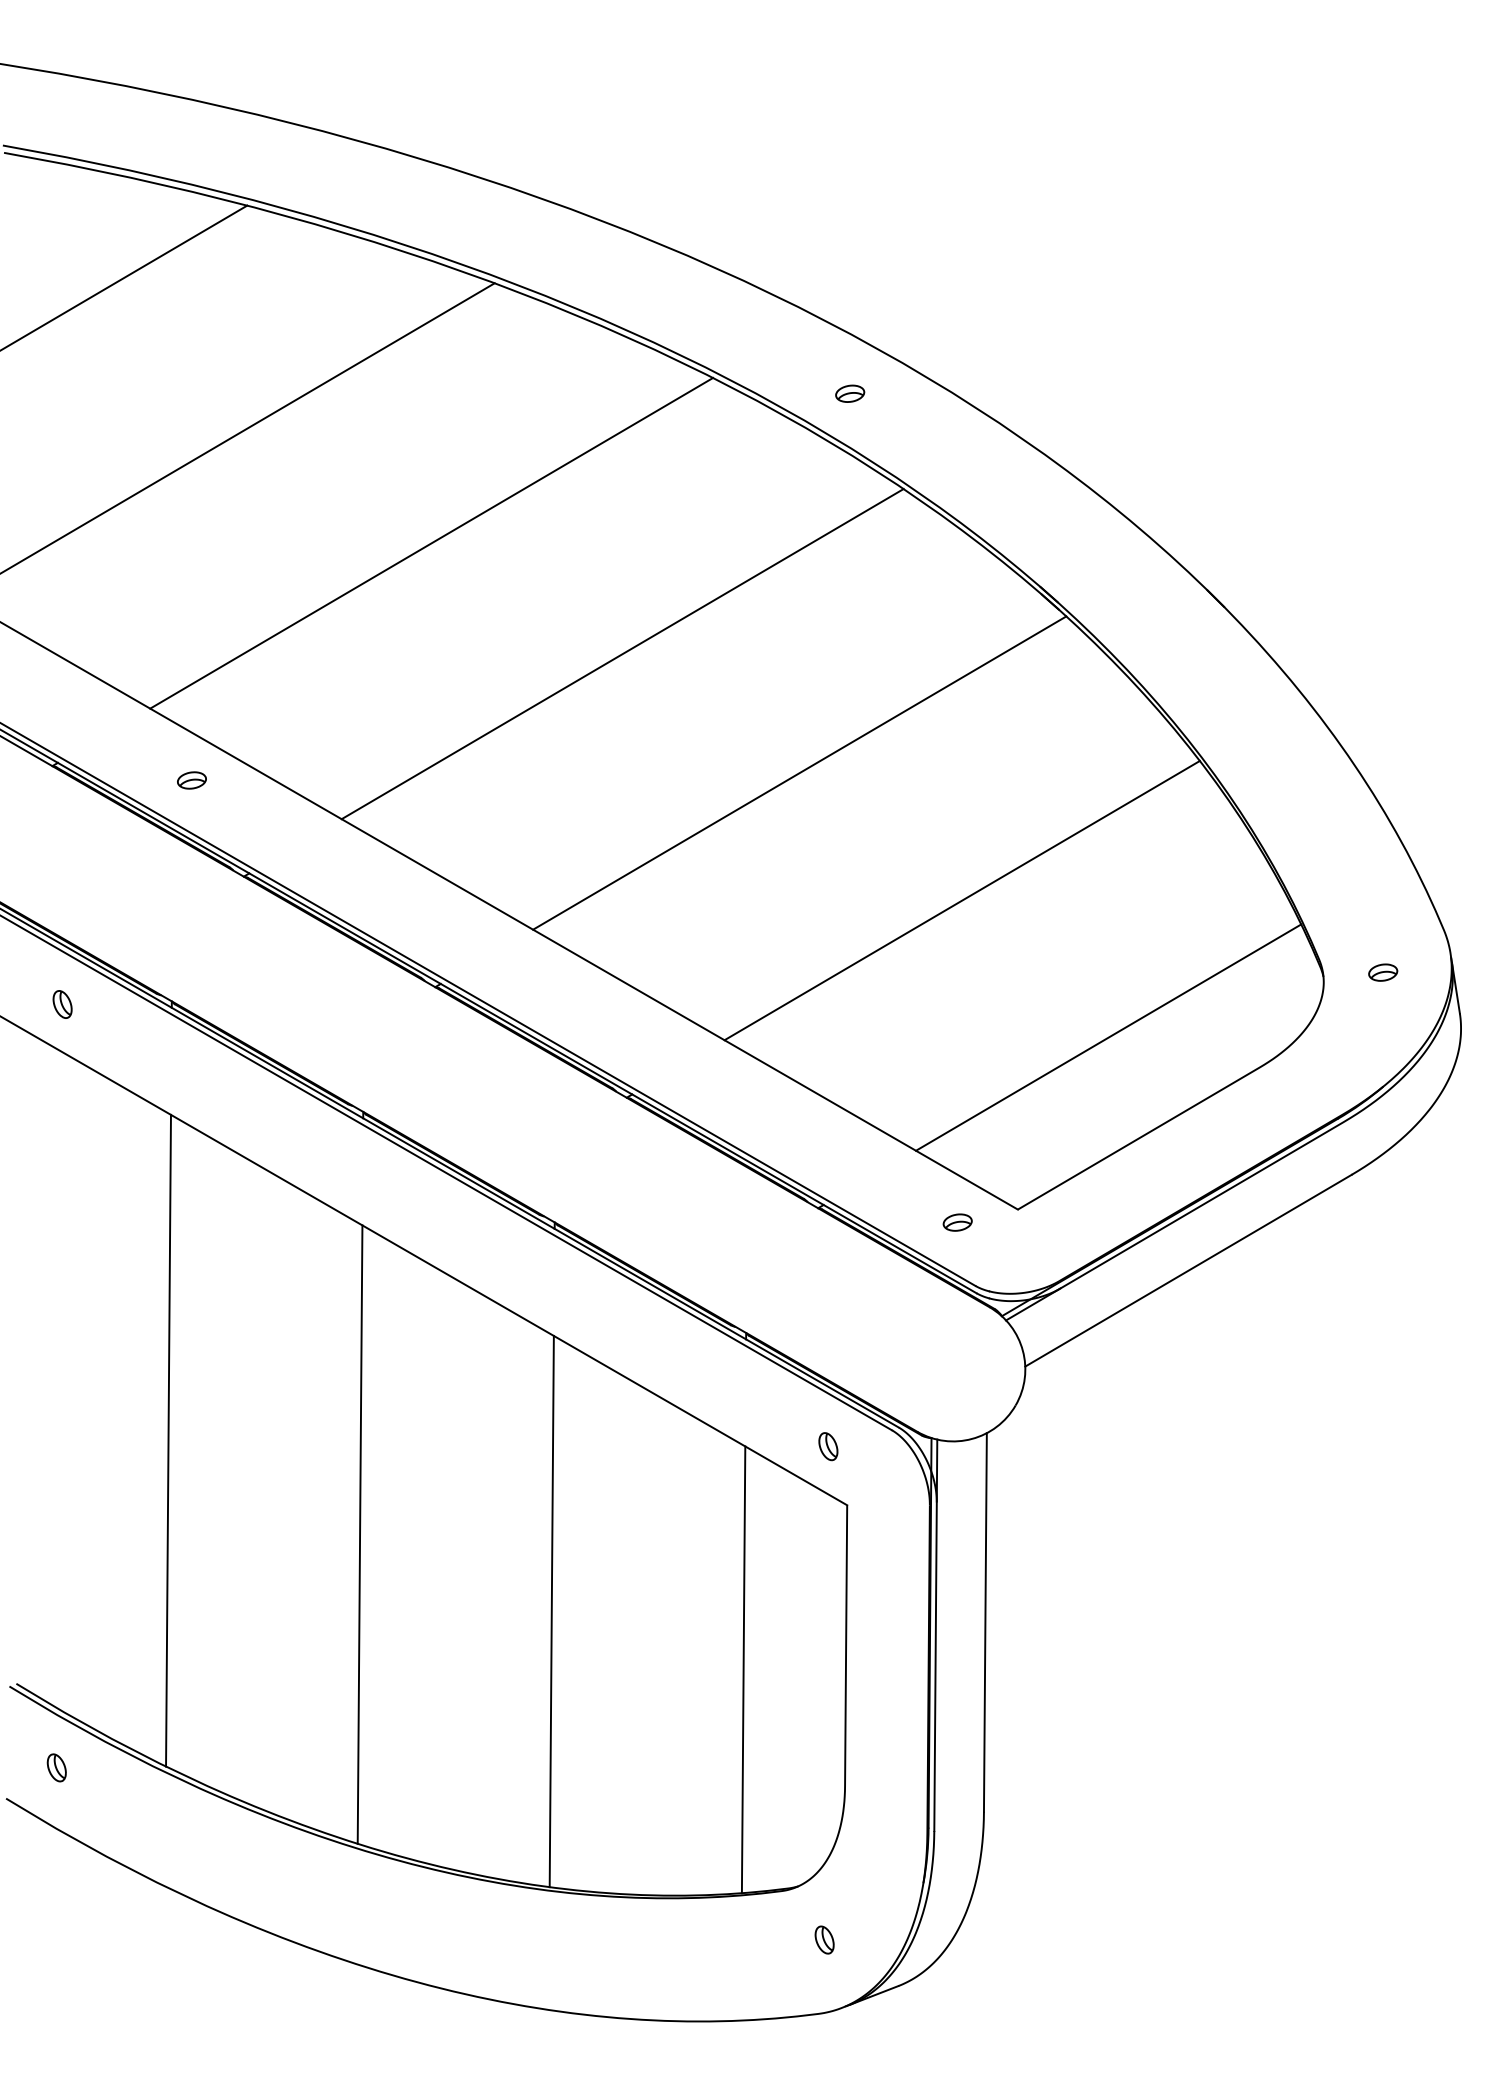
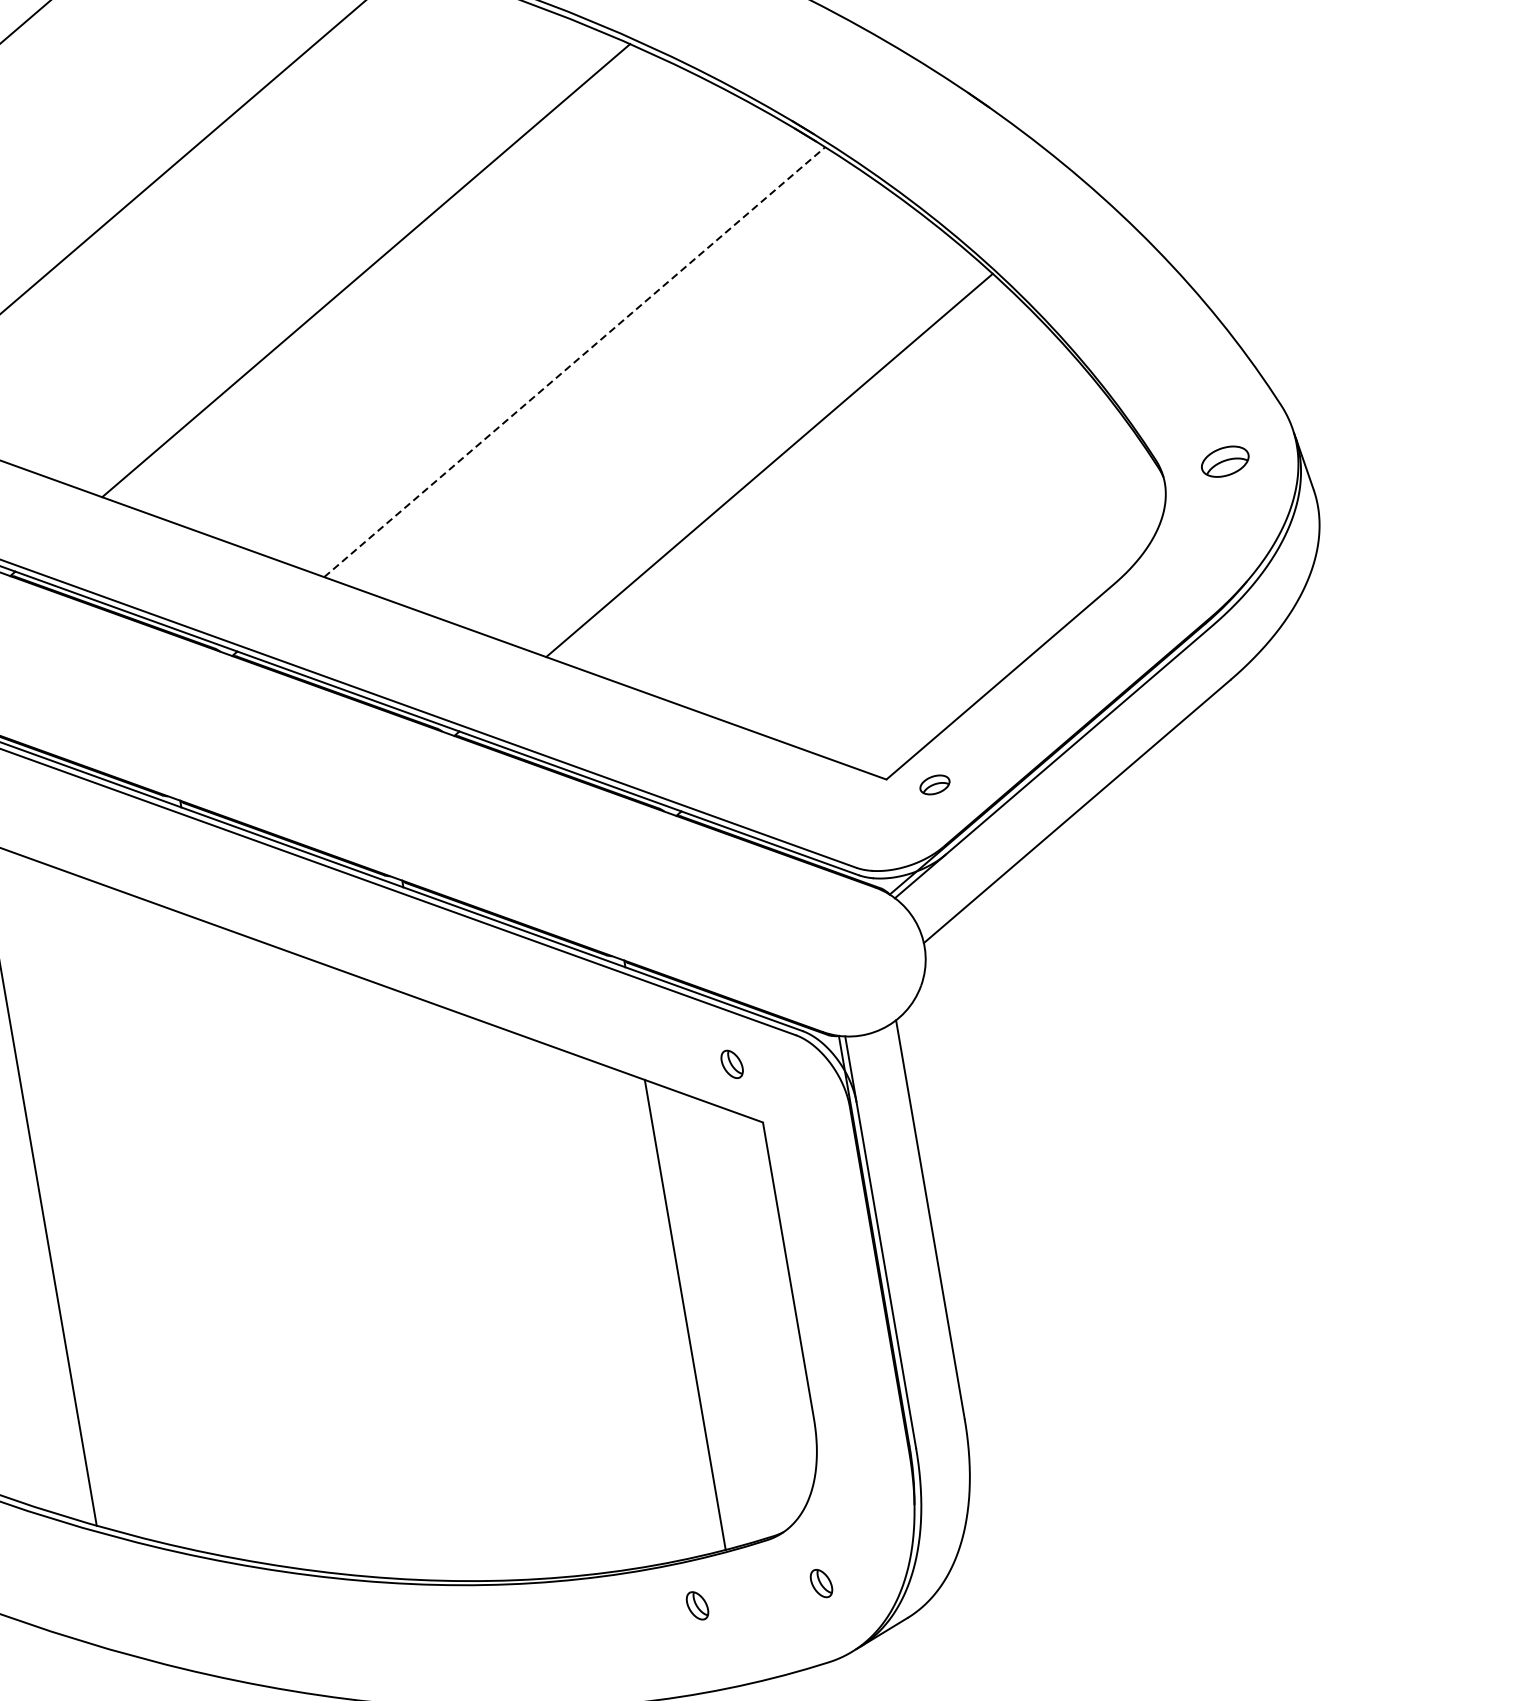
line: (800, 772) -> (575, 361), solid -> dashed
part: (1383, 972) -> (1225, 461), size x1.6
line: (1108, 1037) -> (949, 581), removed
part: (957, 1222) -> (934, 784), moved
line: (359, 1534) -> (256, 1245), removed
line: (551, 1611) -> (472, 1289), removed
part: (706, 1939) -> (697, 1605), added

